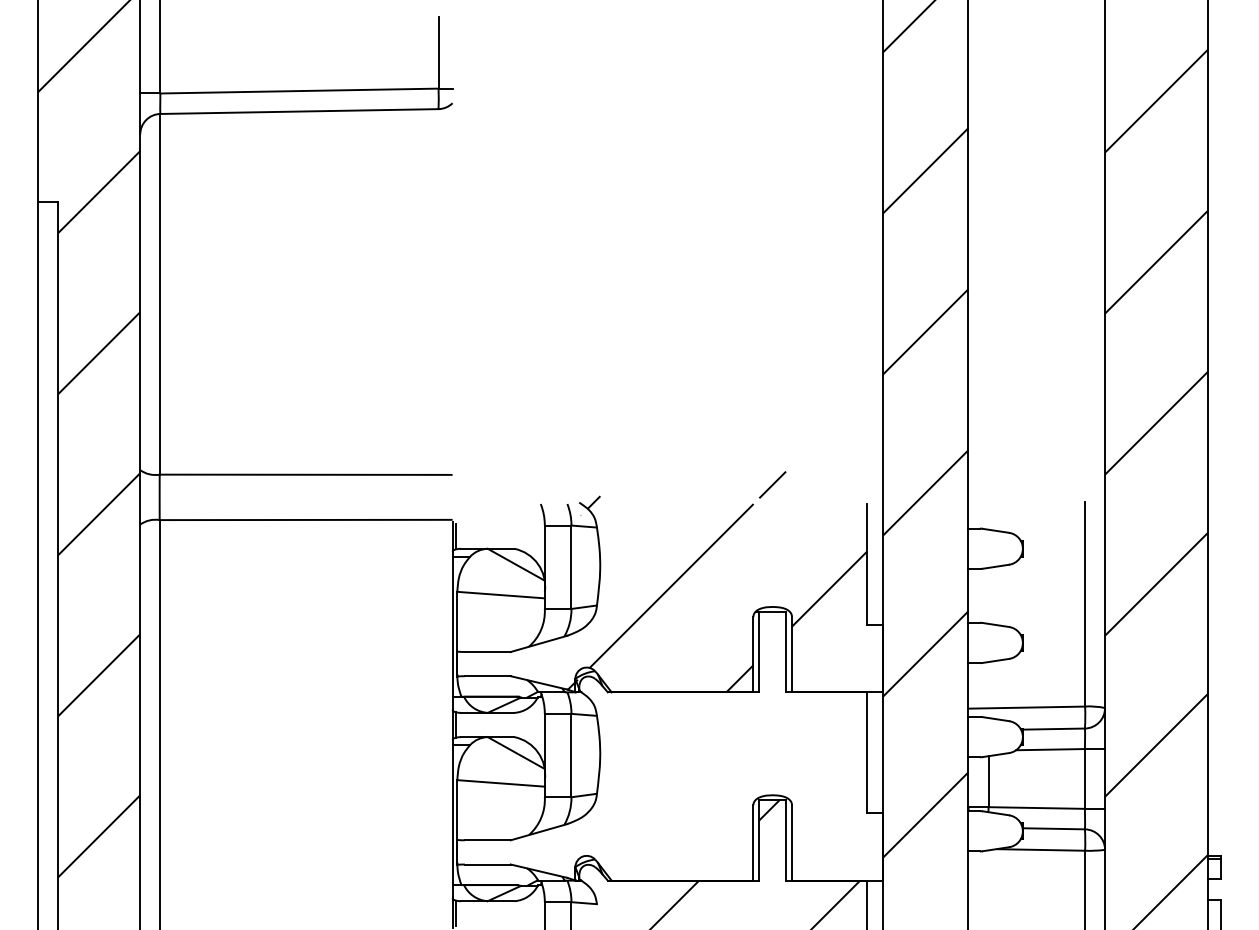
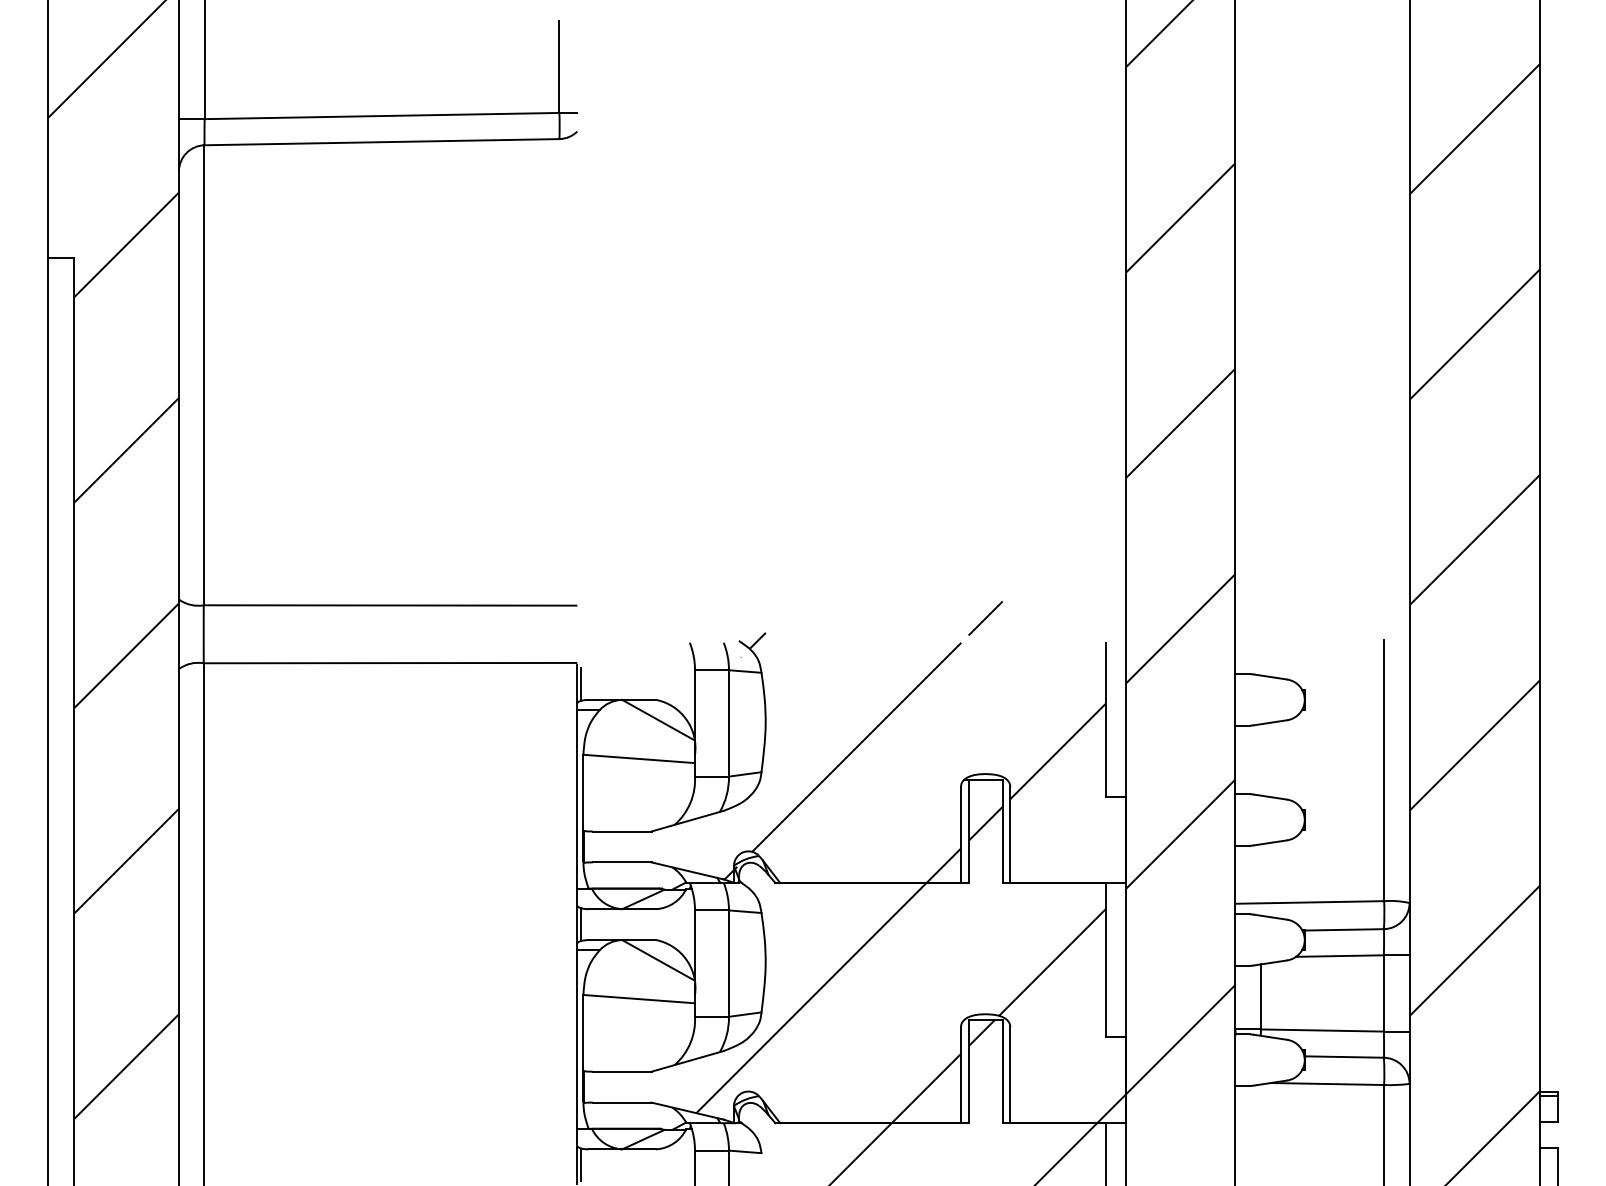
hatch: (714, 756) -> (911, 964), added

